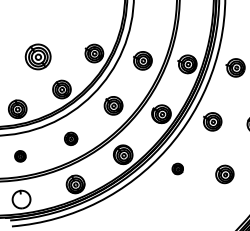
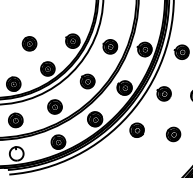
part: (38, 56) -> (29, 43), size x0.71
part: (70, 138) -> (54, 106), size x1.43
part: (20, 156) -> (15, 120), size x1.67
part: (177, 168) -> (136, 129), size x1.67

